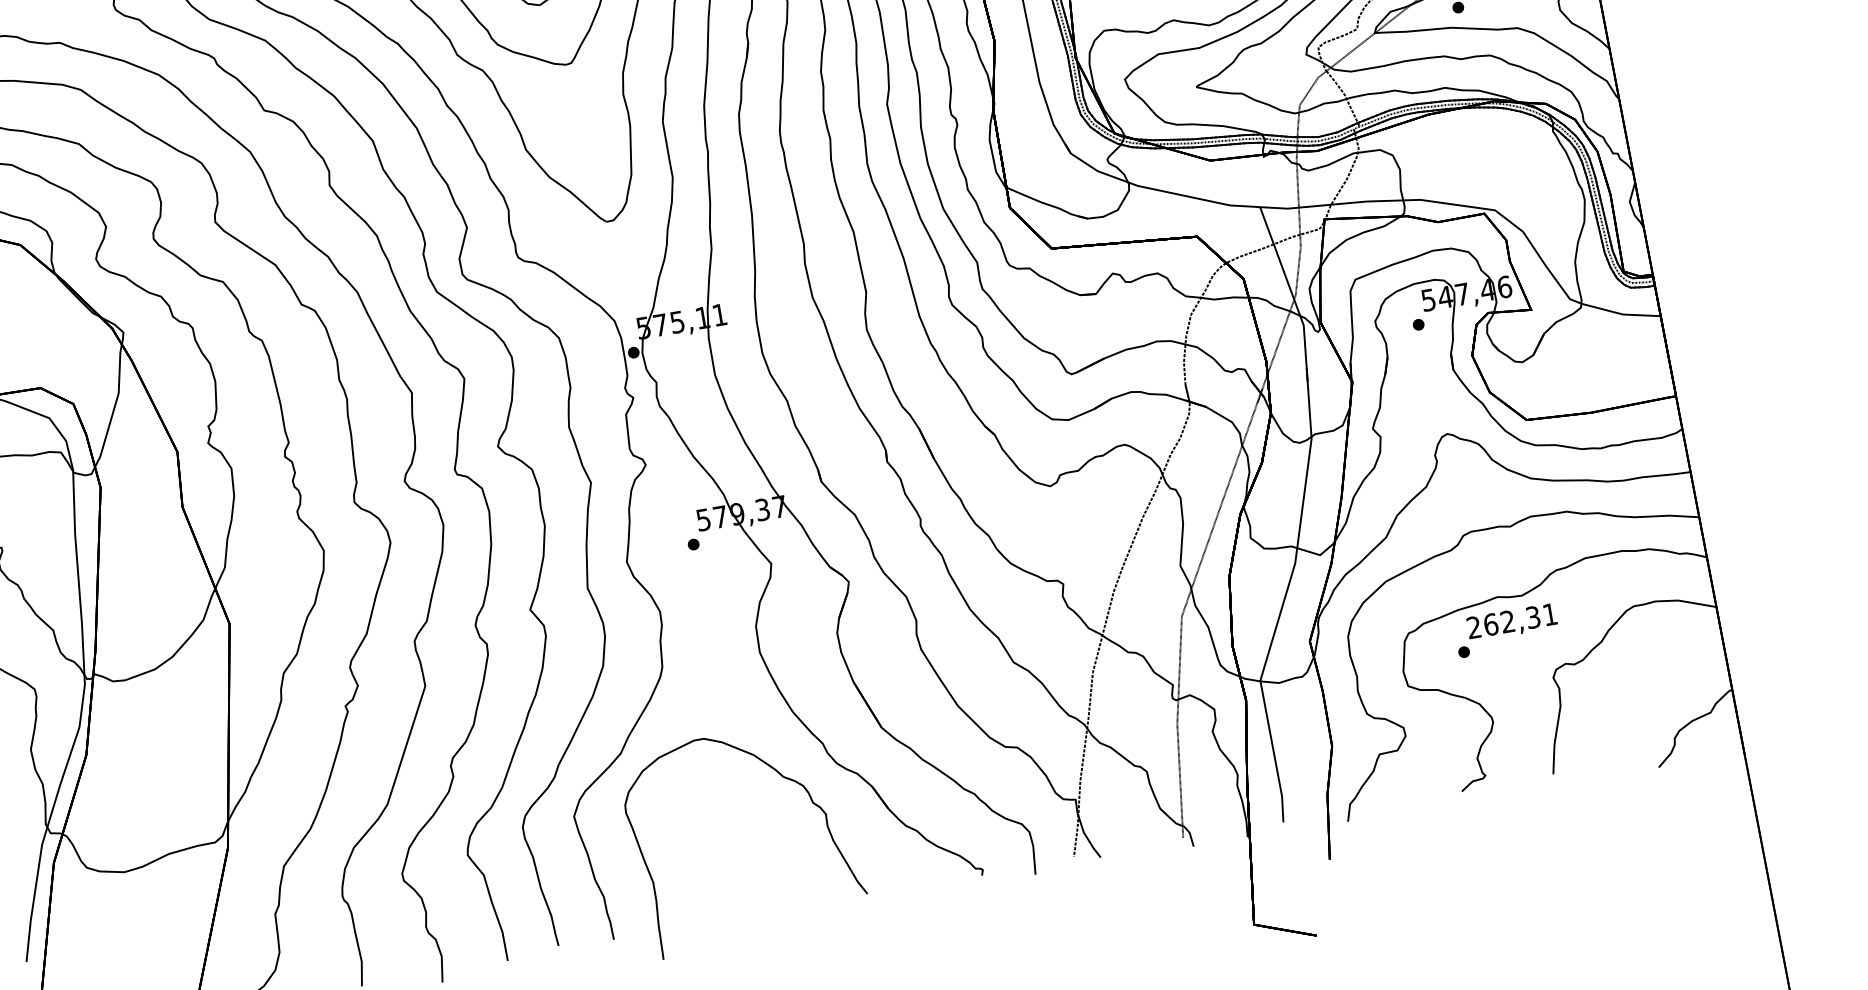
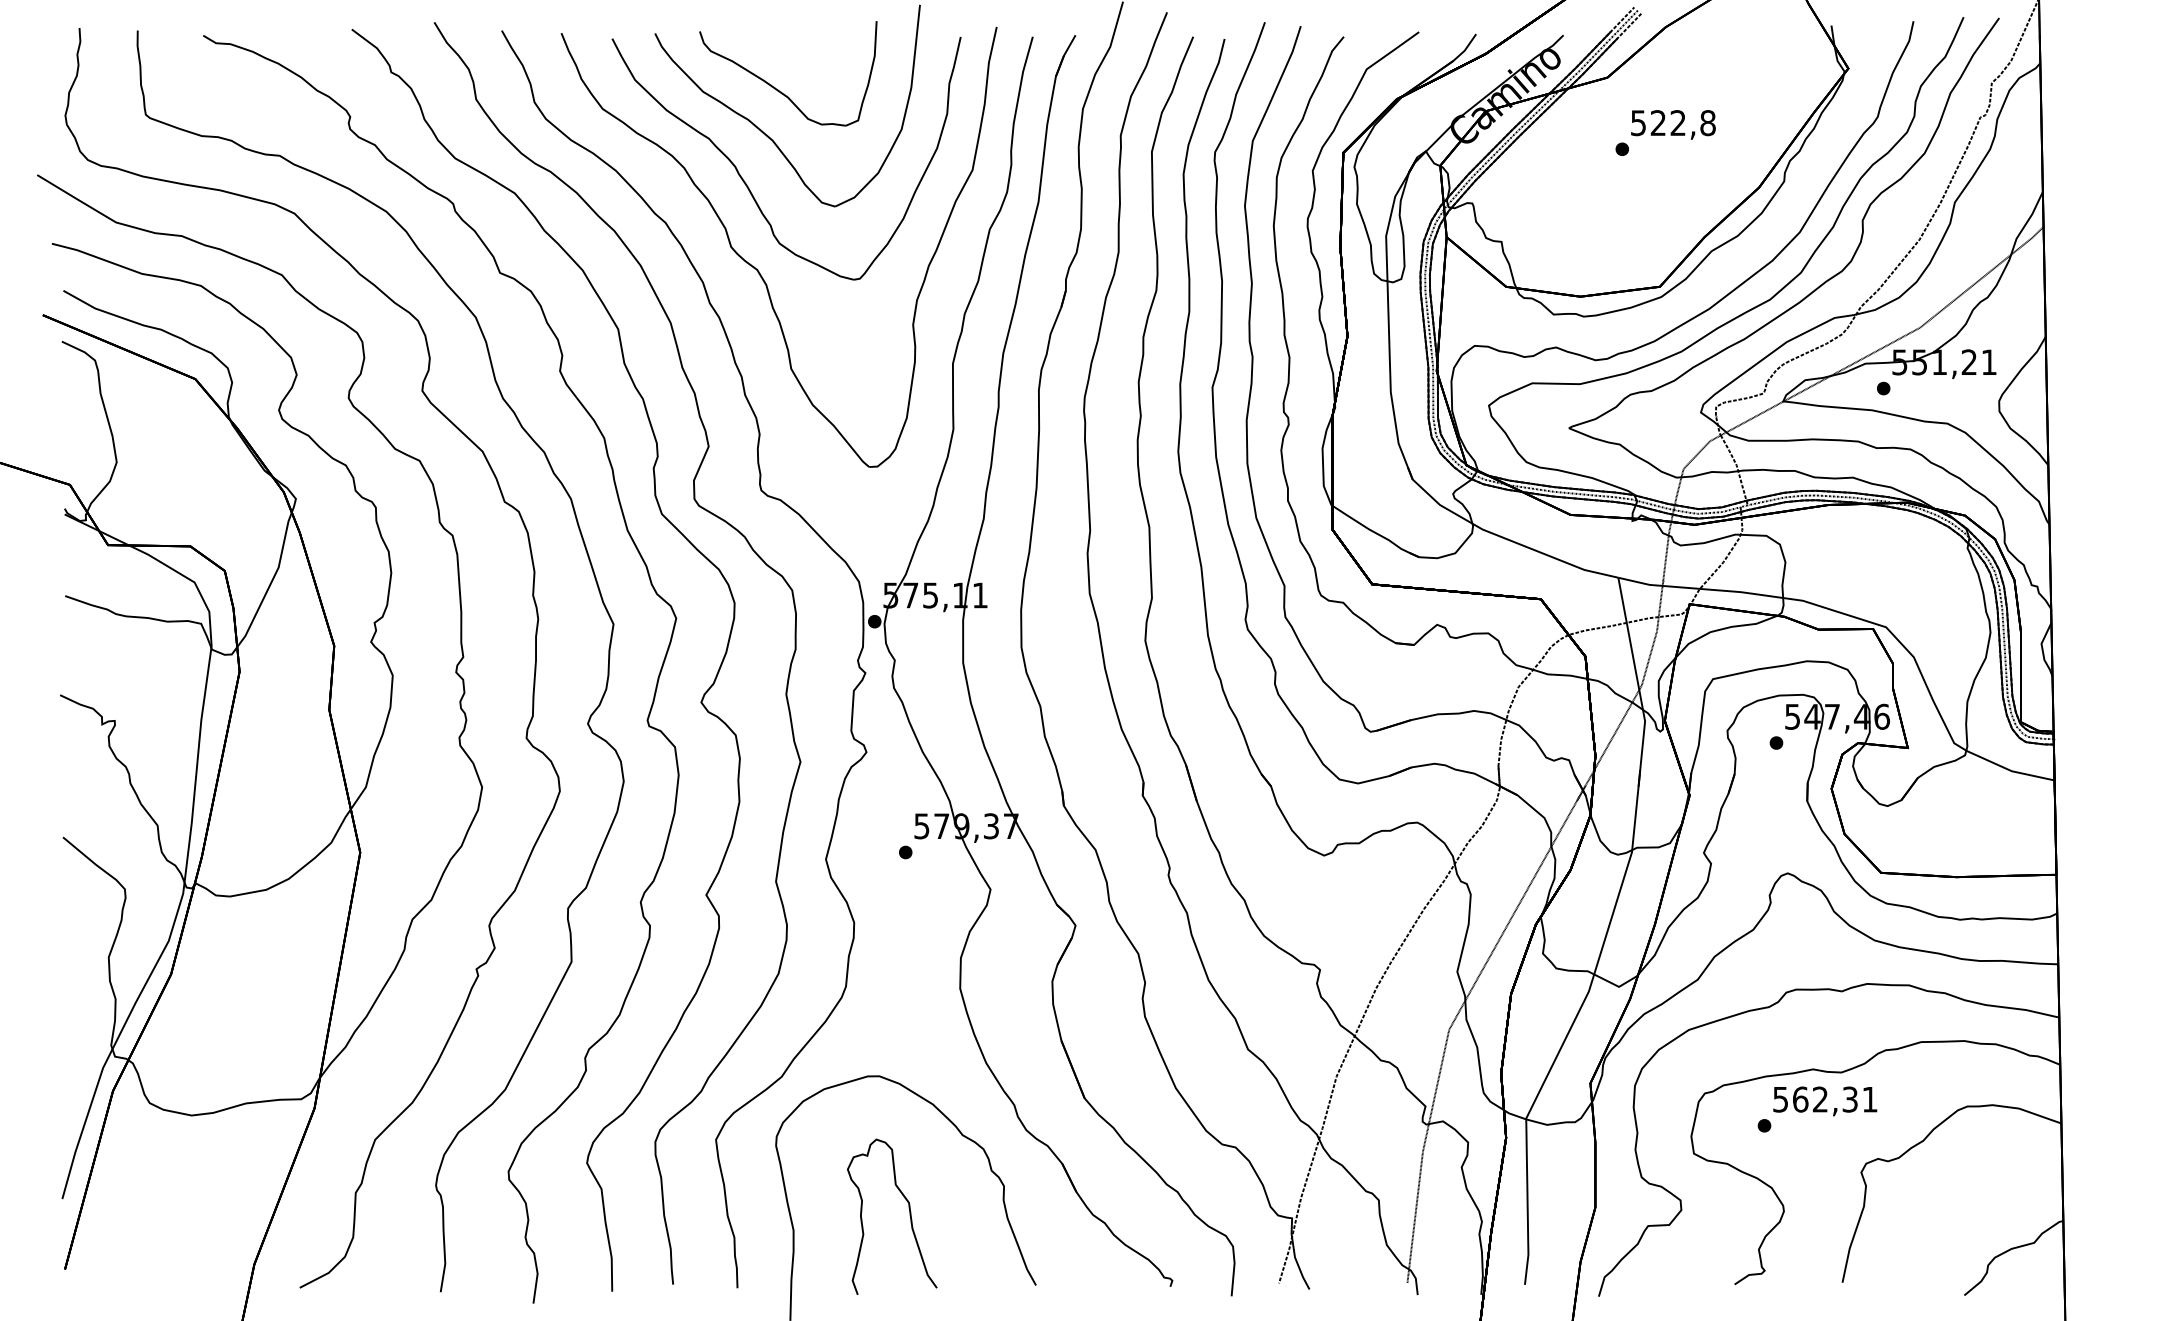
text: (1473, 627) -> (1780, 1099), 262,31 -> 562,31
curve: (749, 852) -> (909, 1215), added

